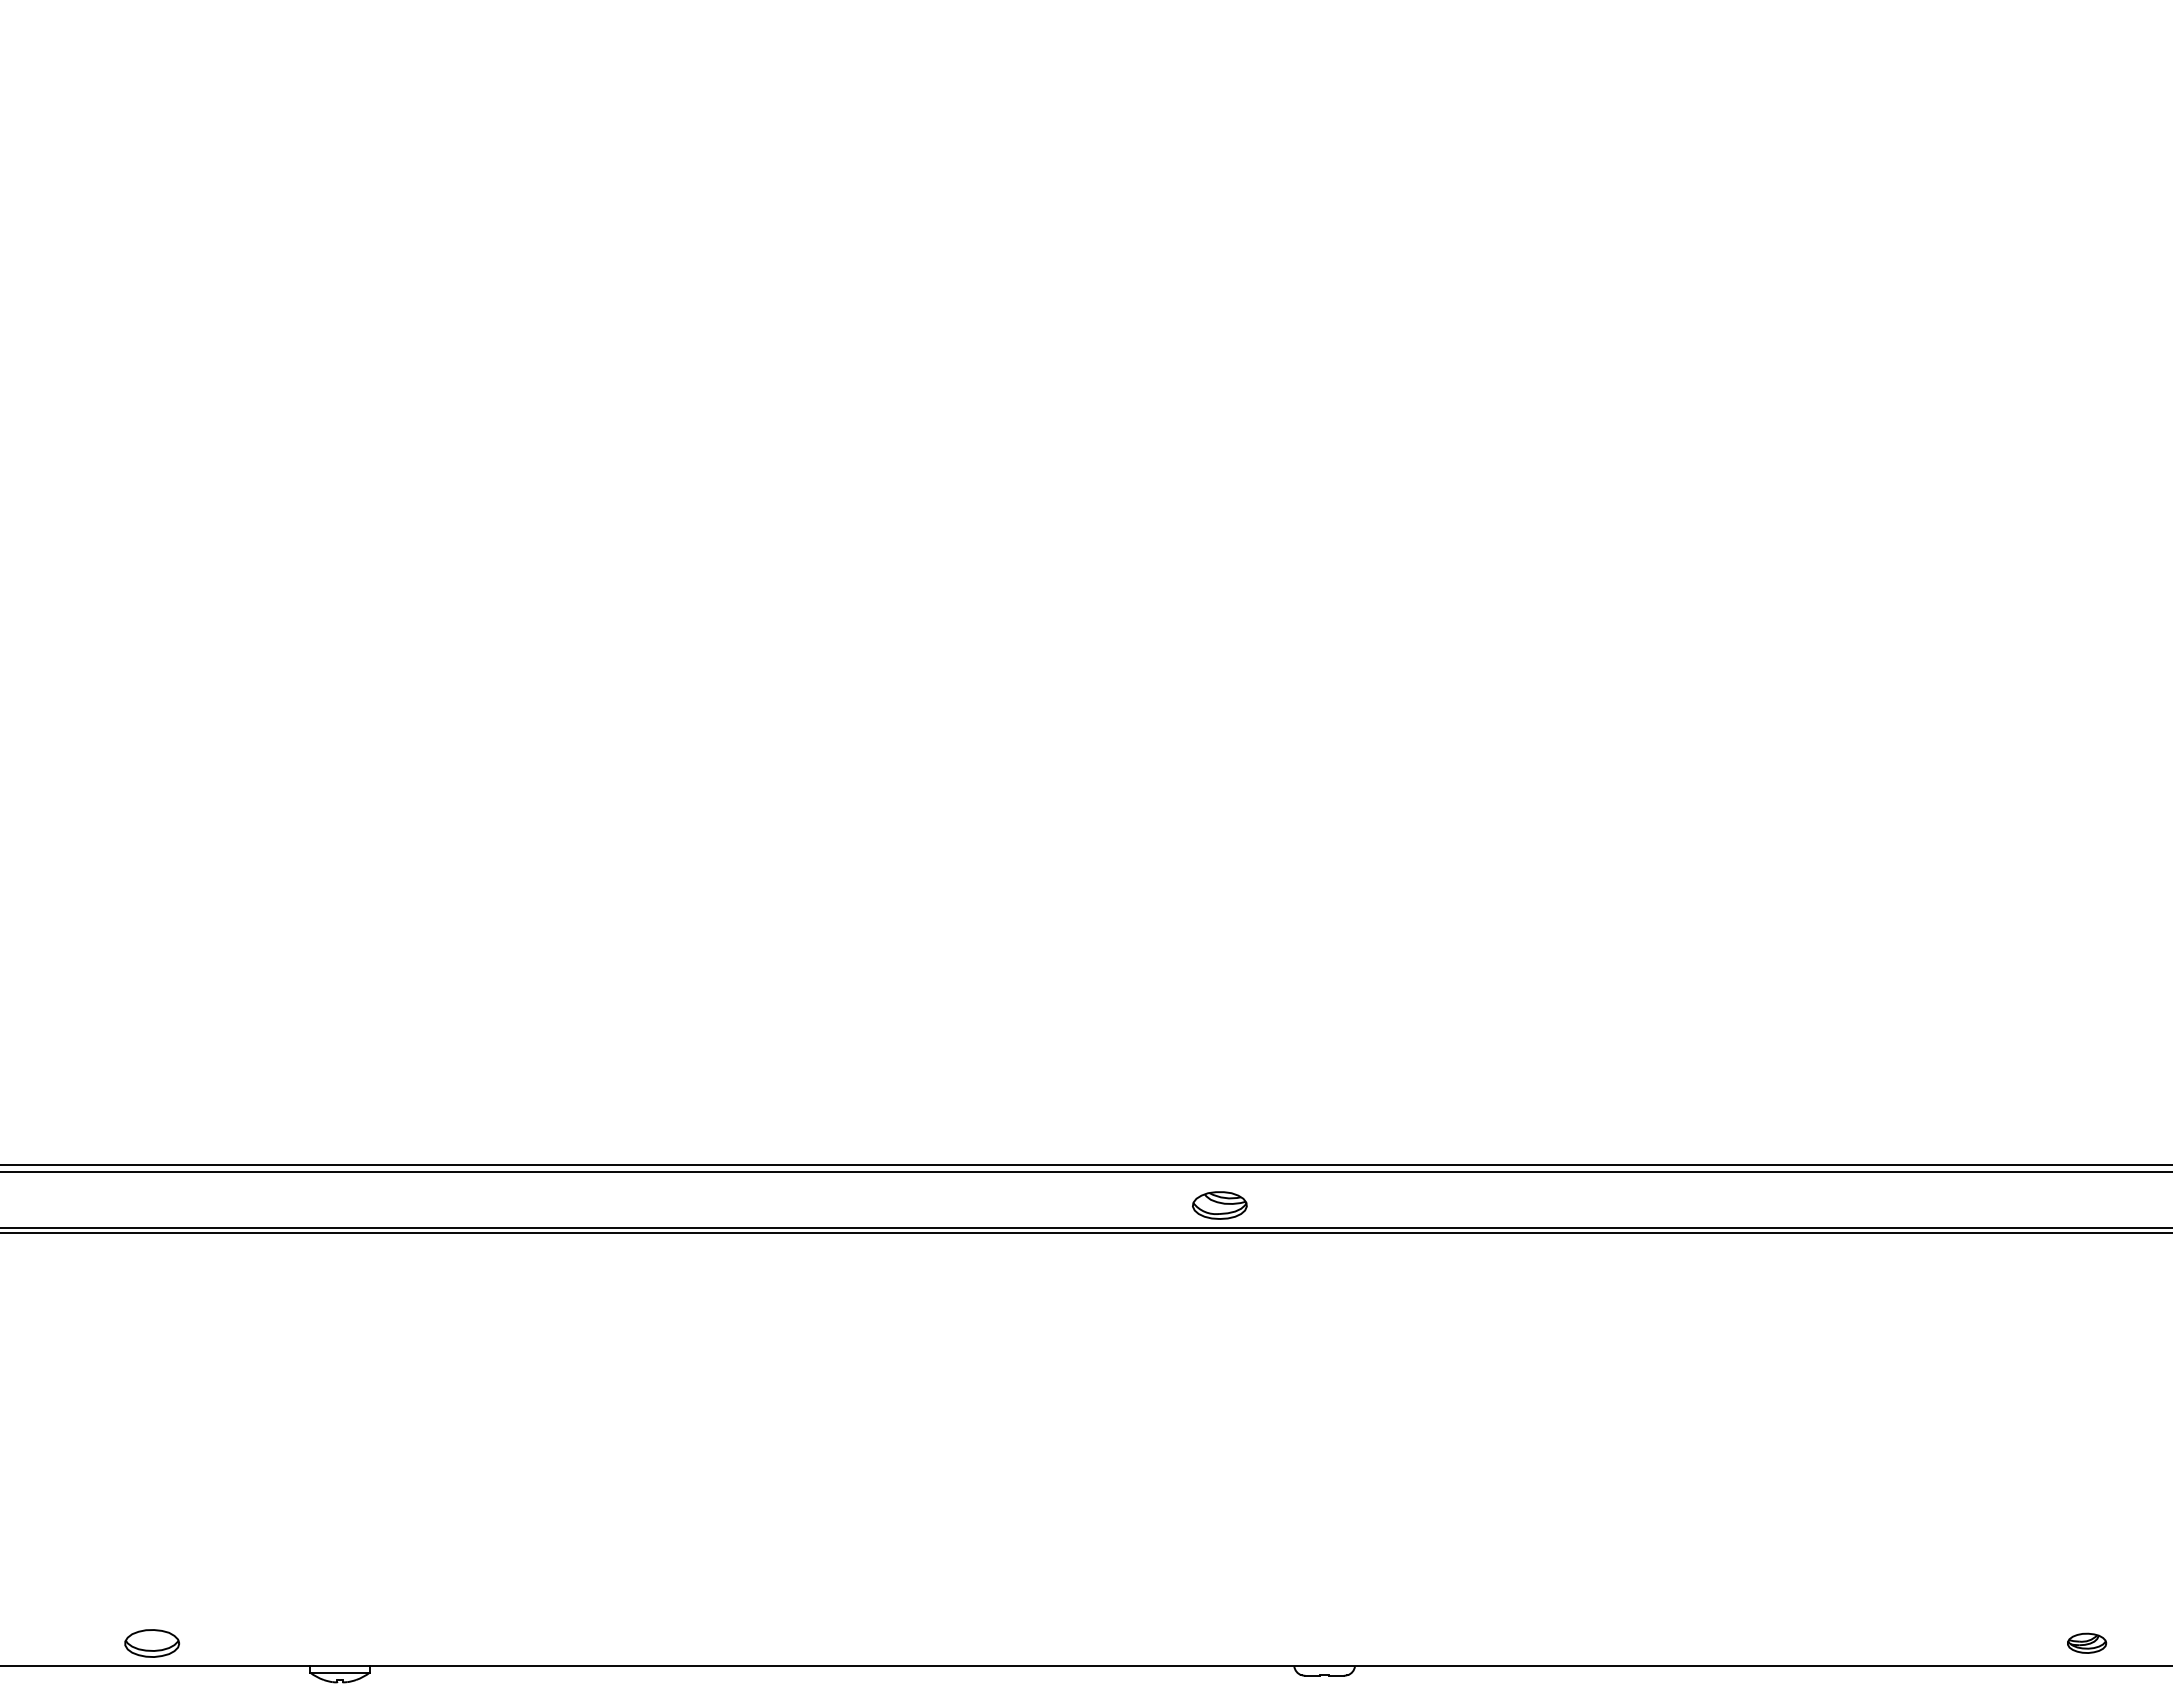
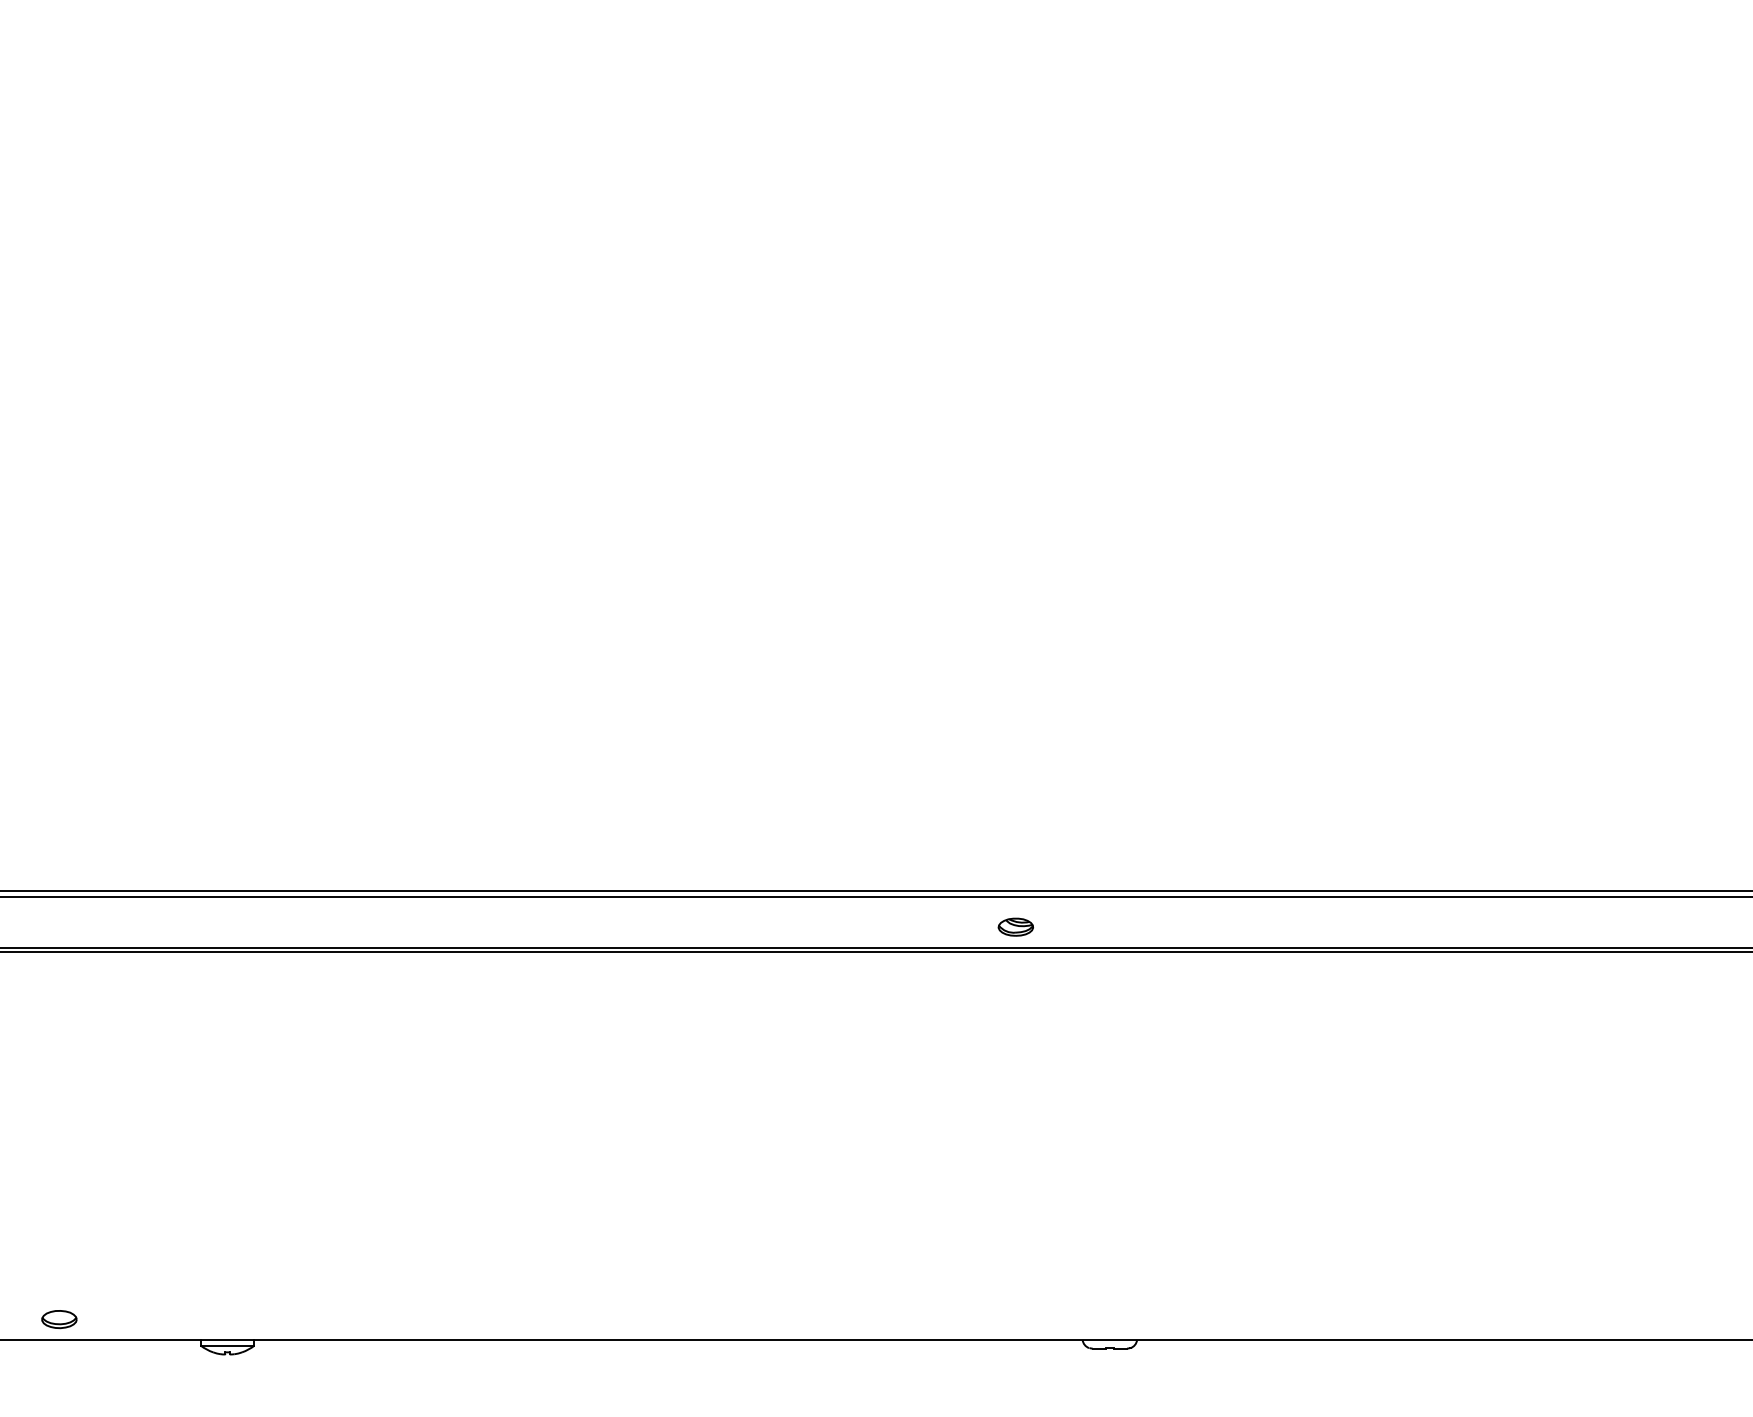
part: (1219, 1205) -> (1015, 927), size x0.71
part: (152, 1642) -> (59, 1318), size x0.71

